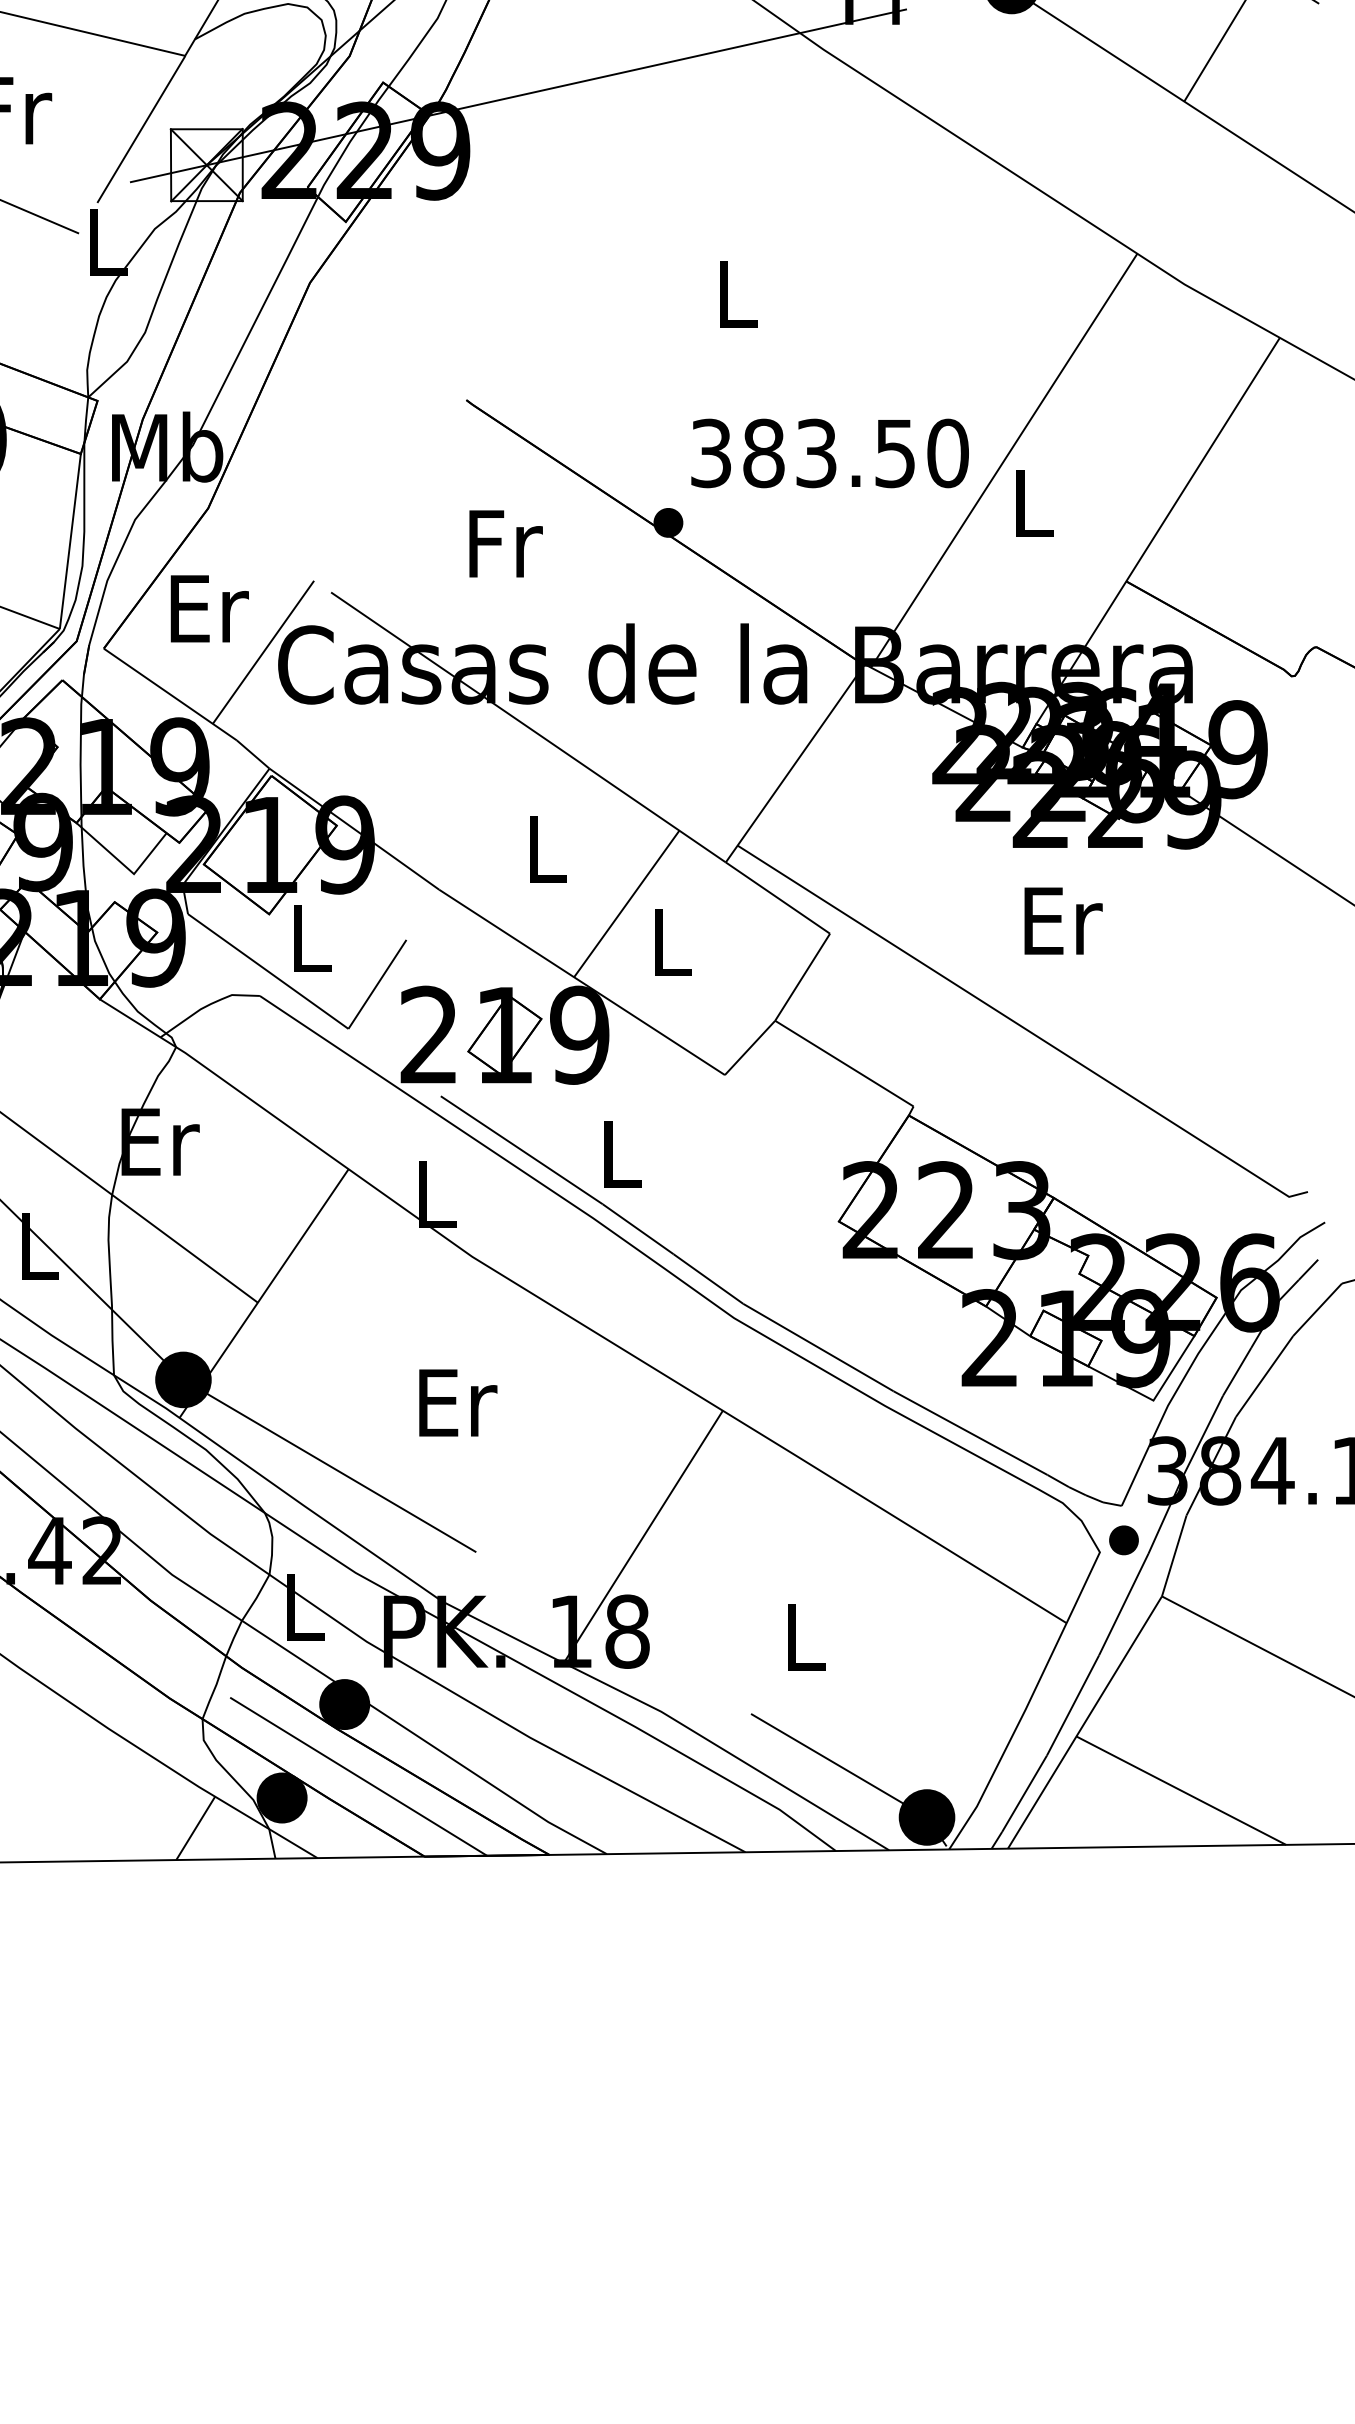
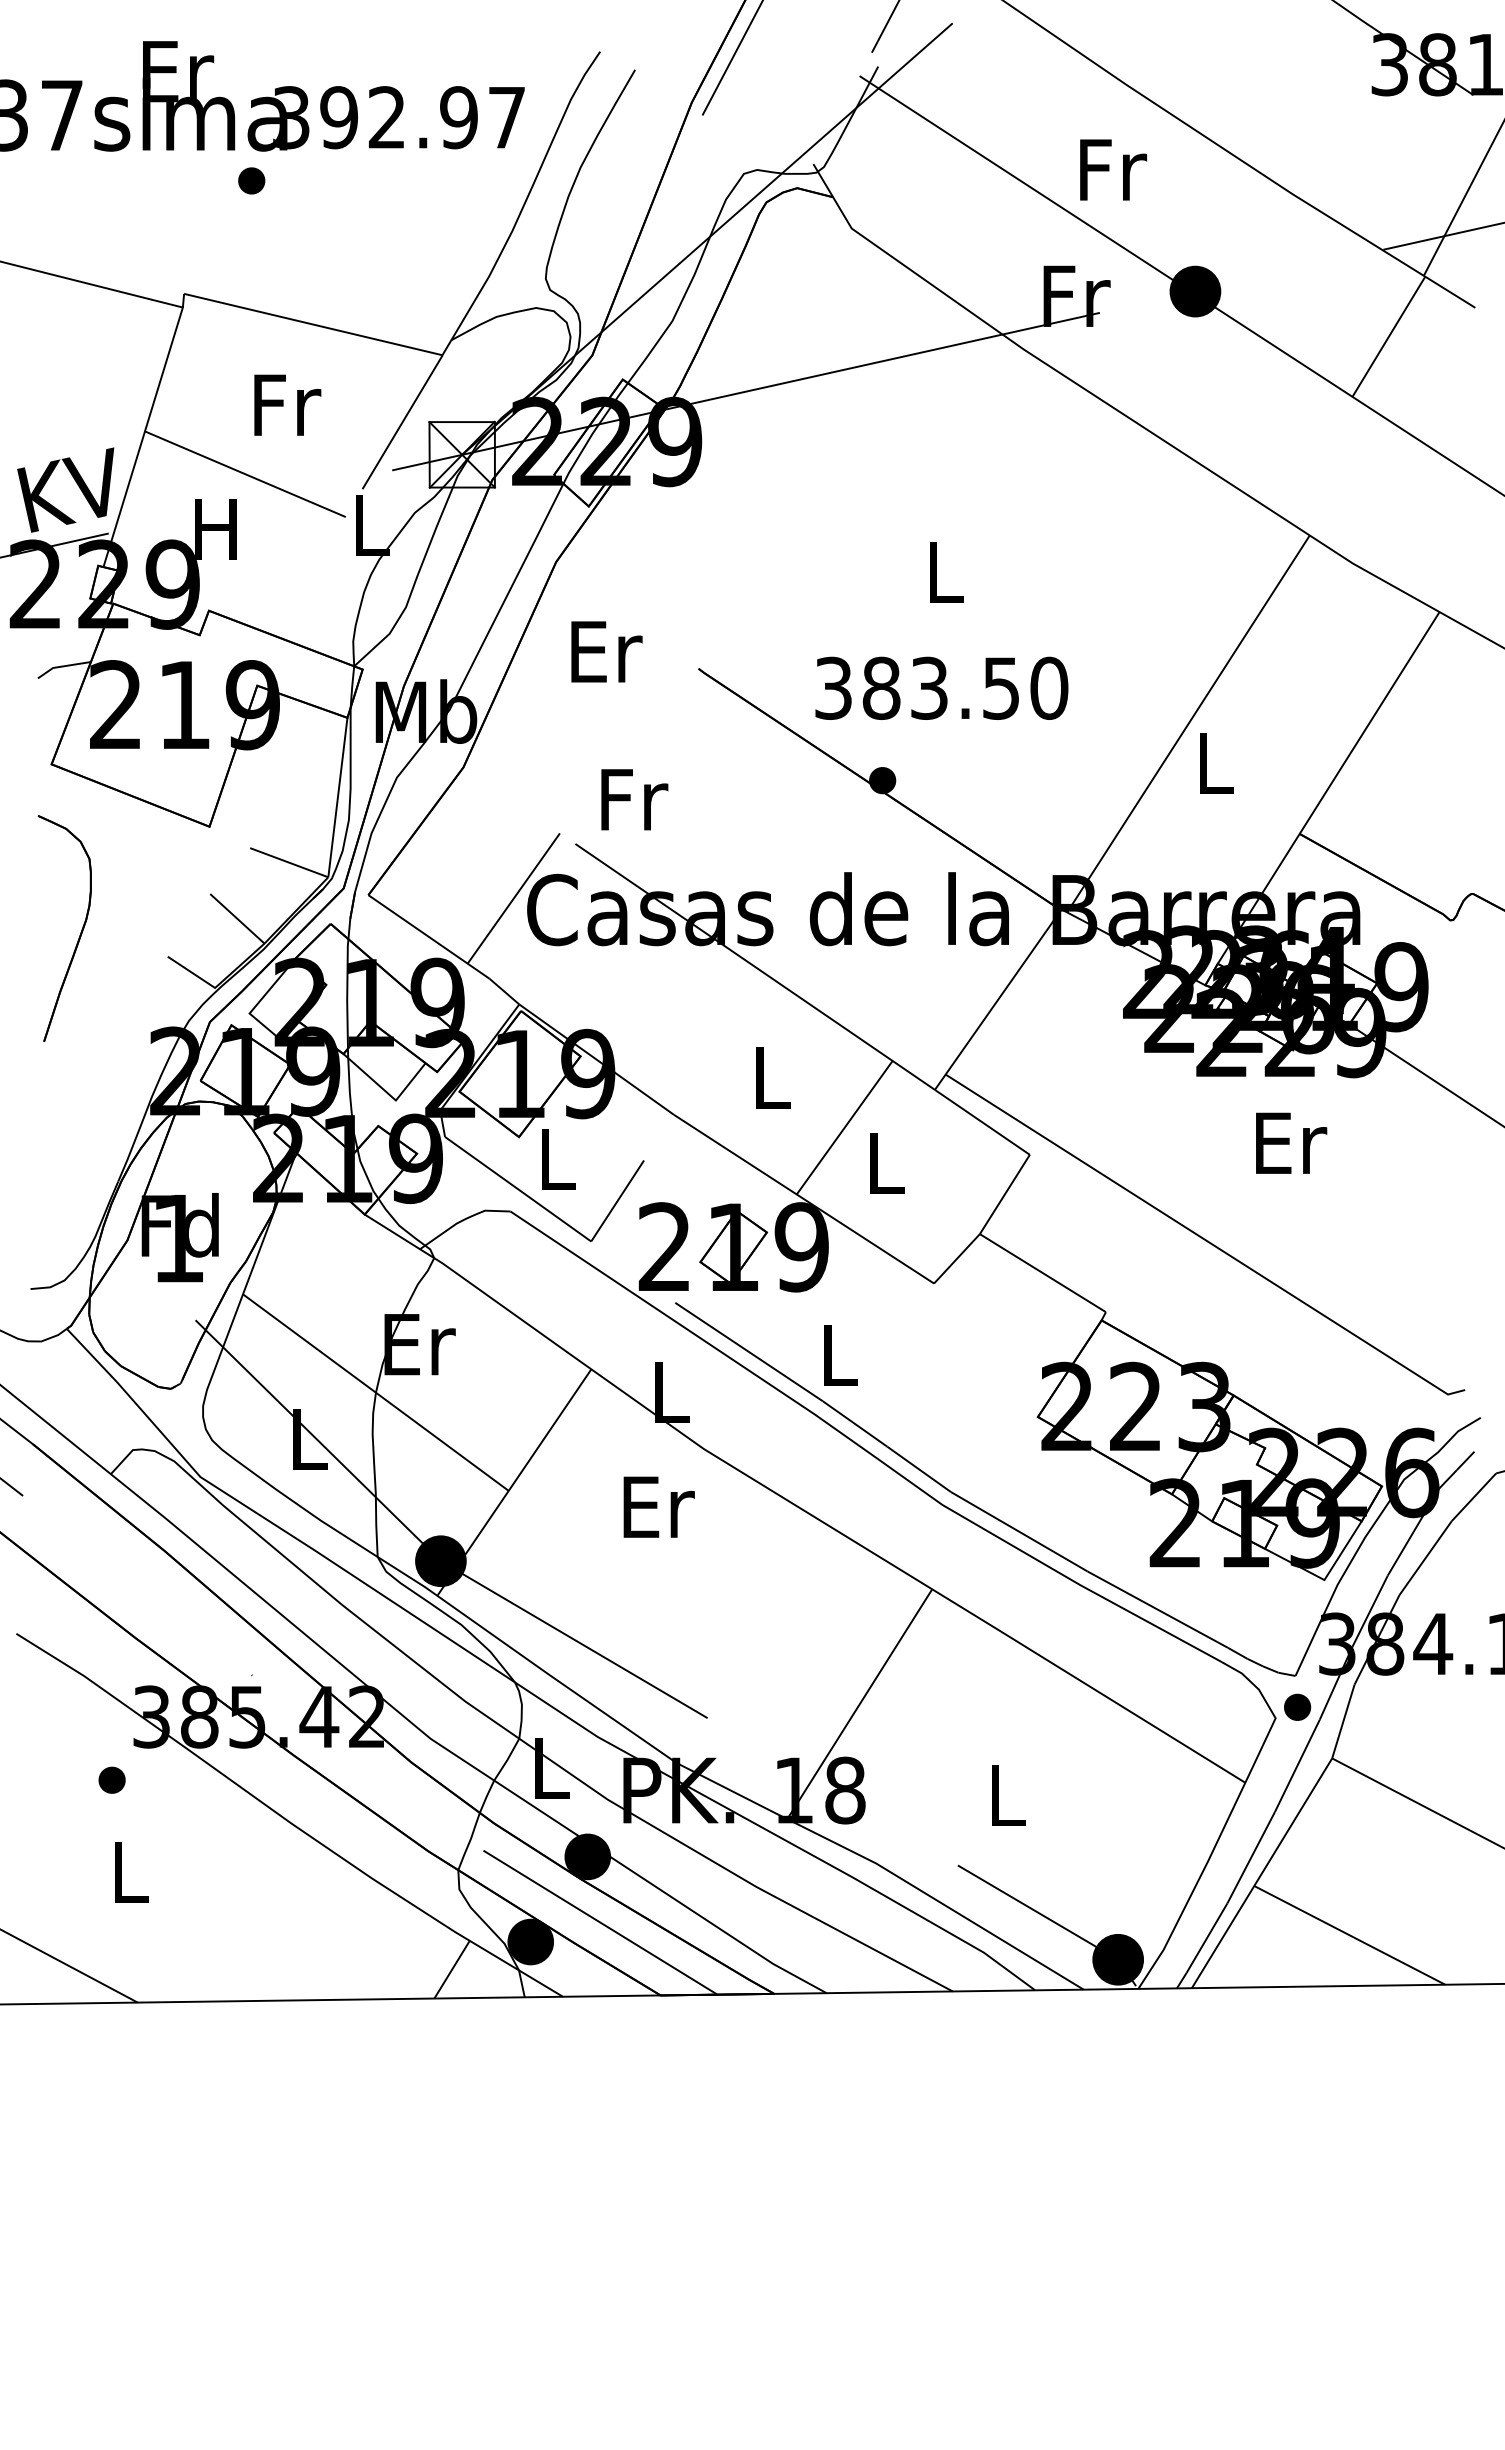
text: (829, 452) -> (941, 687), moved
text: (505, 543) -> (634, 799), moved
text: (209, 608) -> (606, 651), moved
text: (1063, 920) -> (1291, 1142), moved
text: (457, 1402) -> (658, 1506), moved

